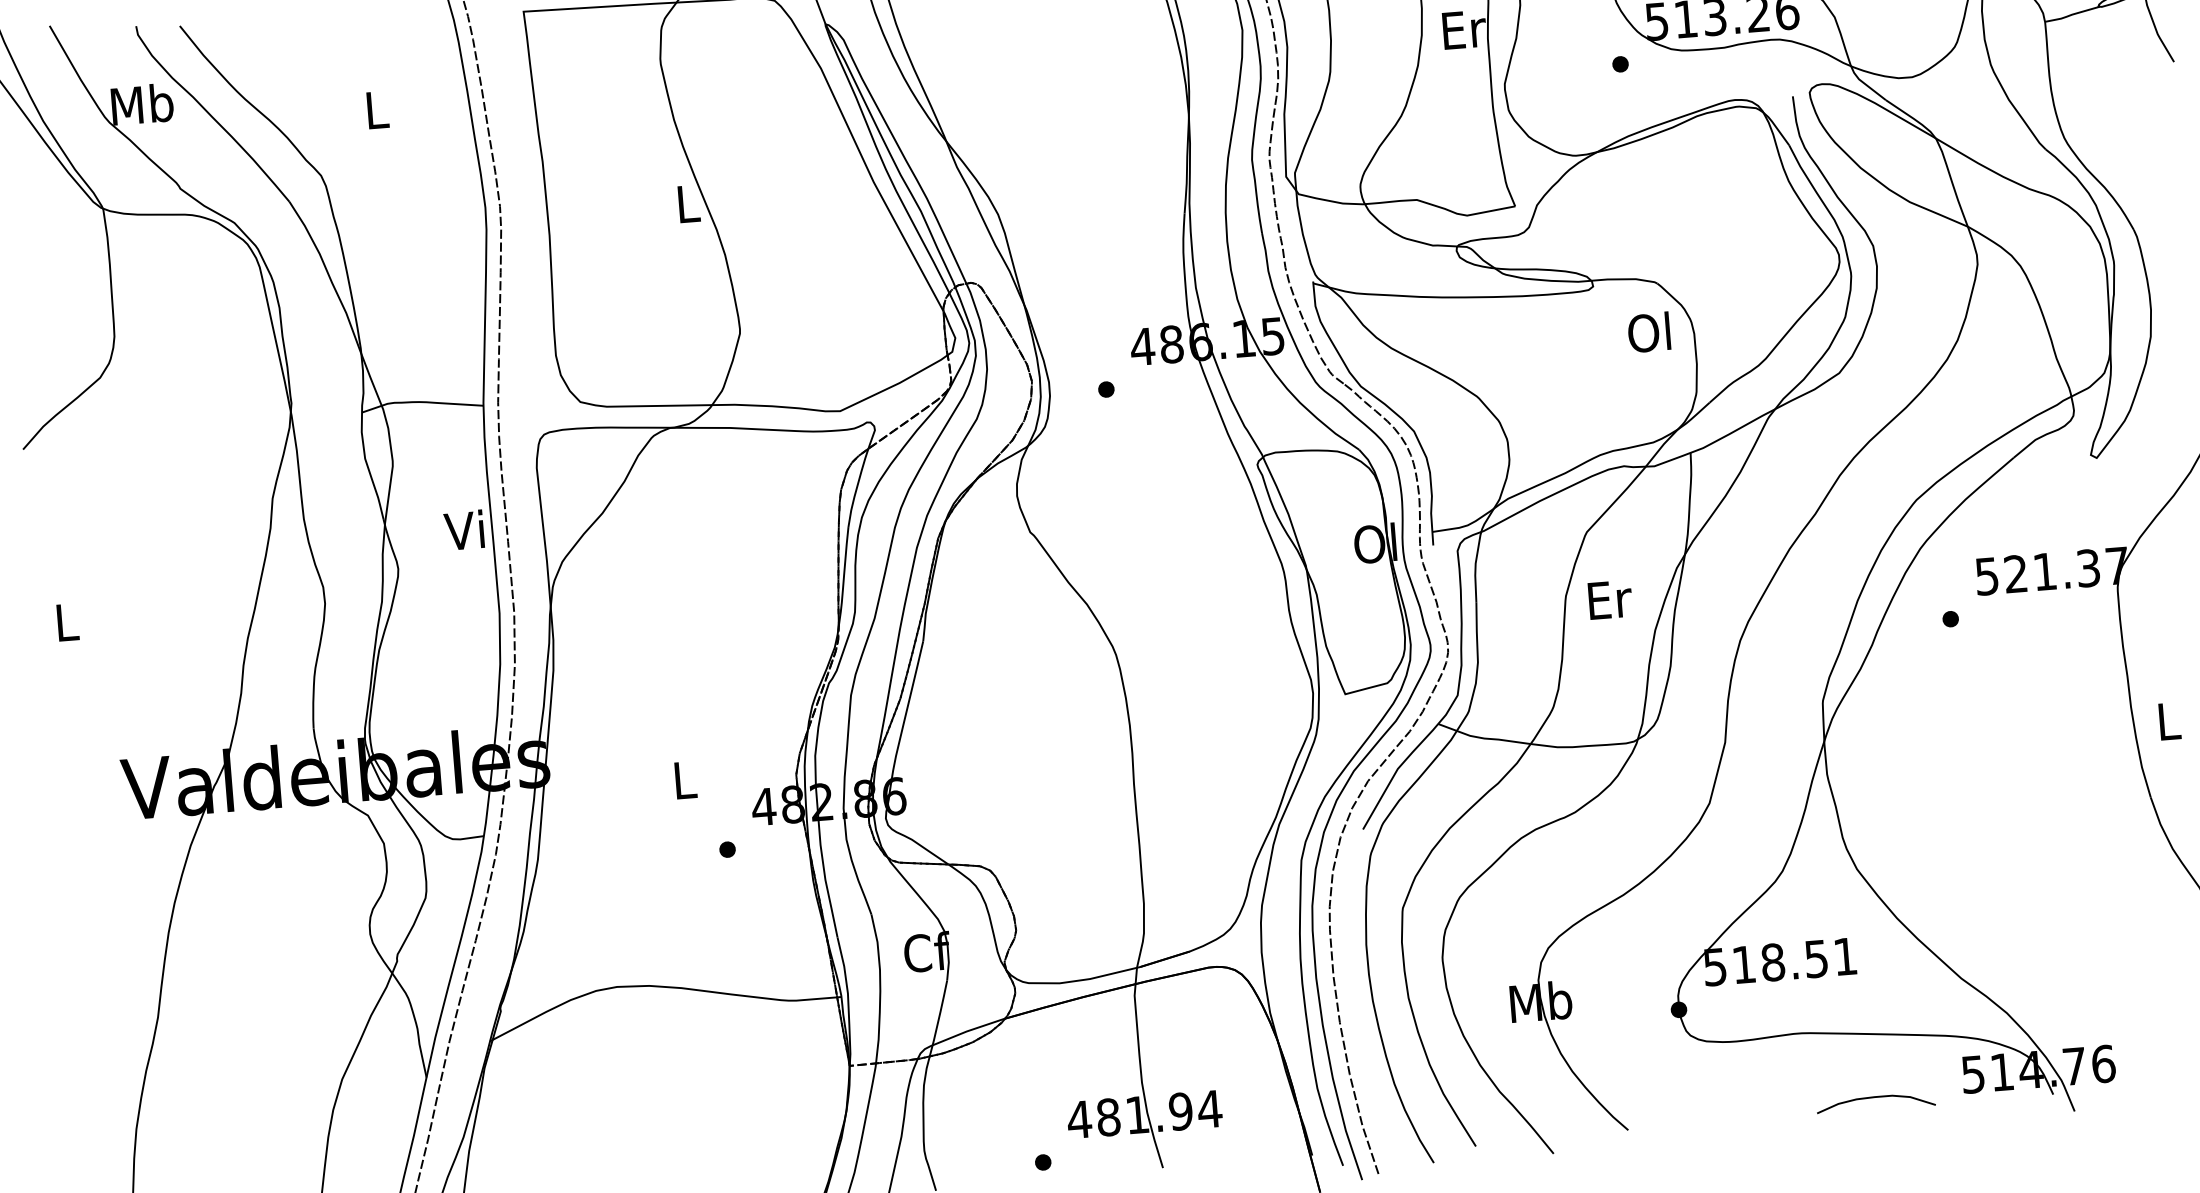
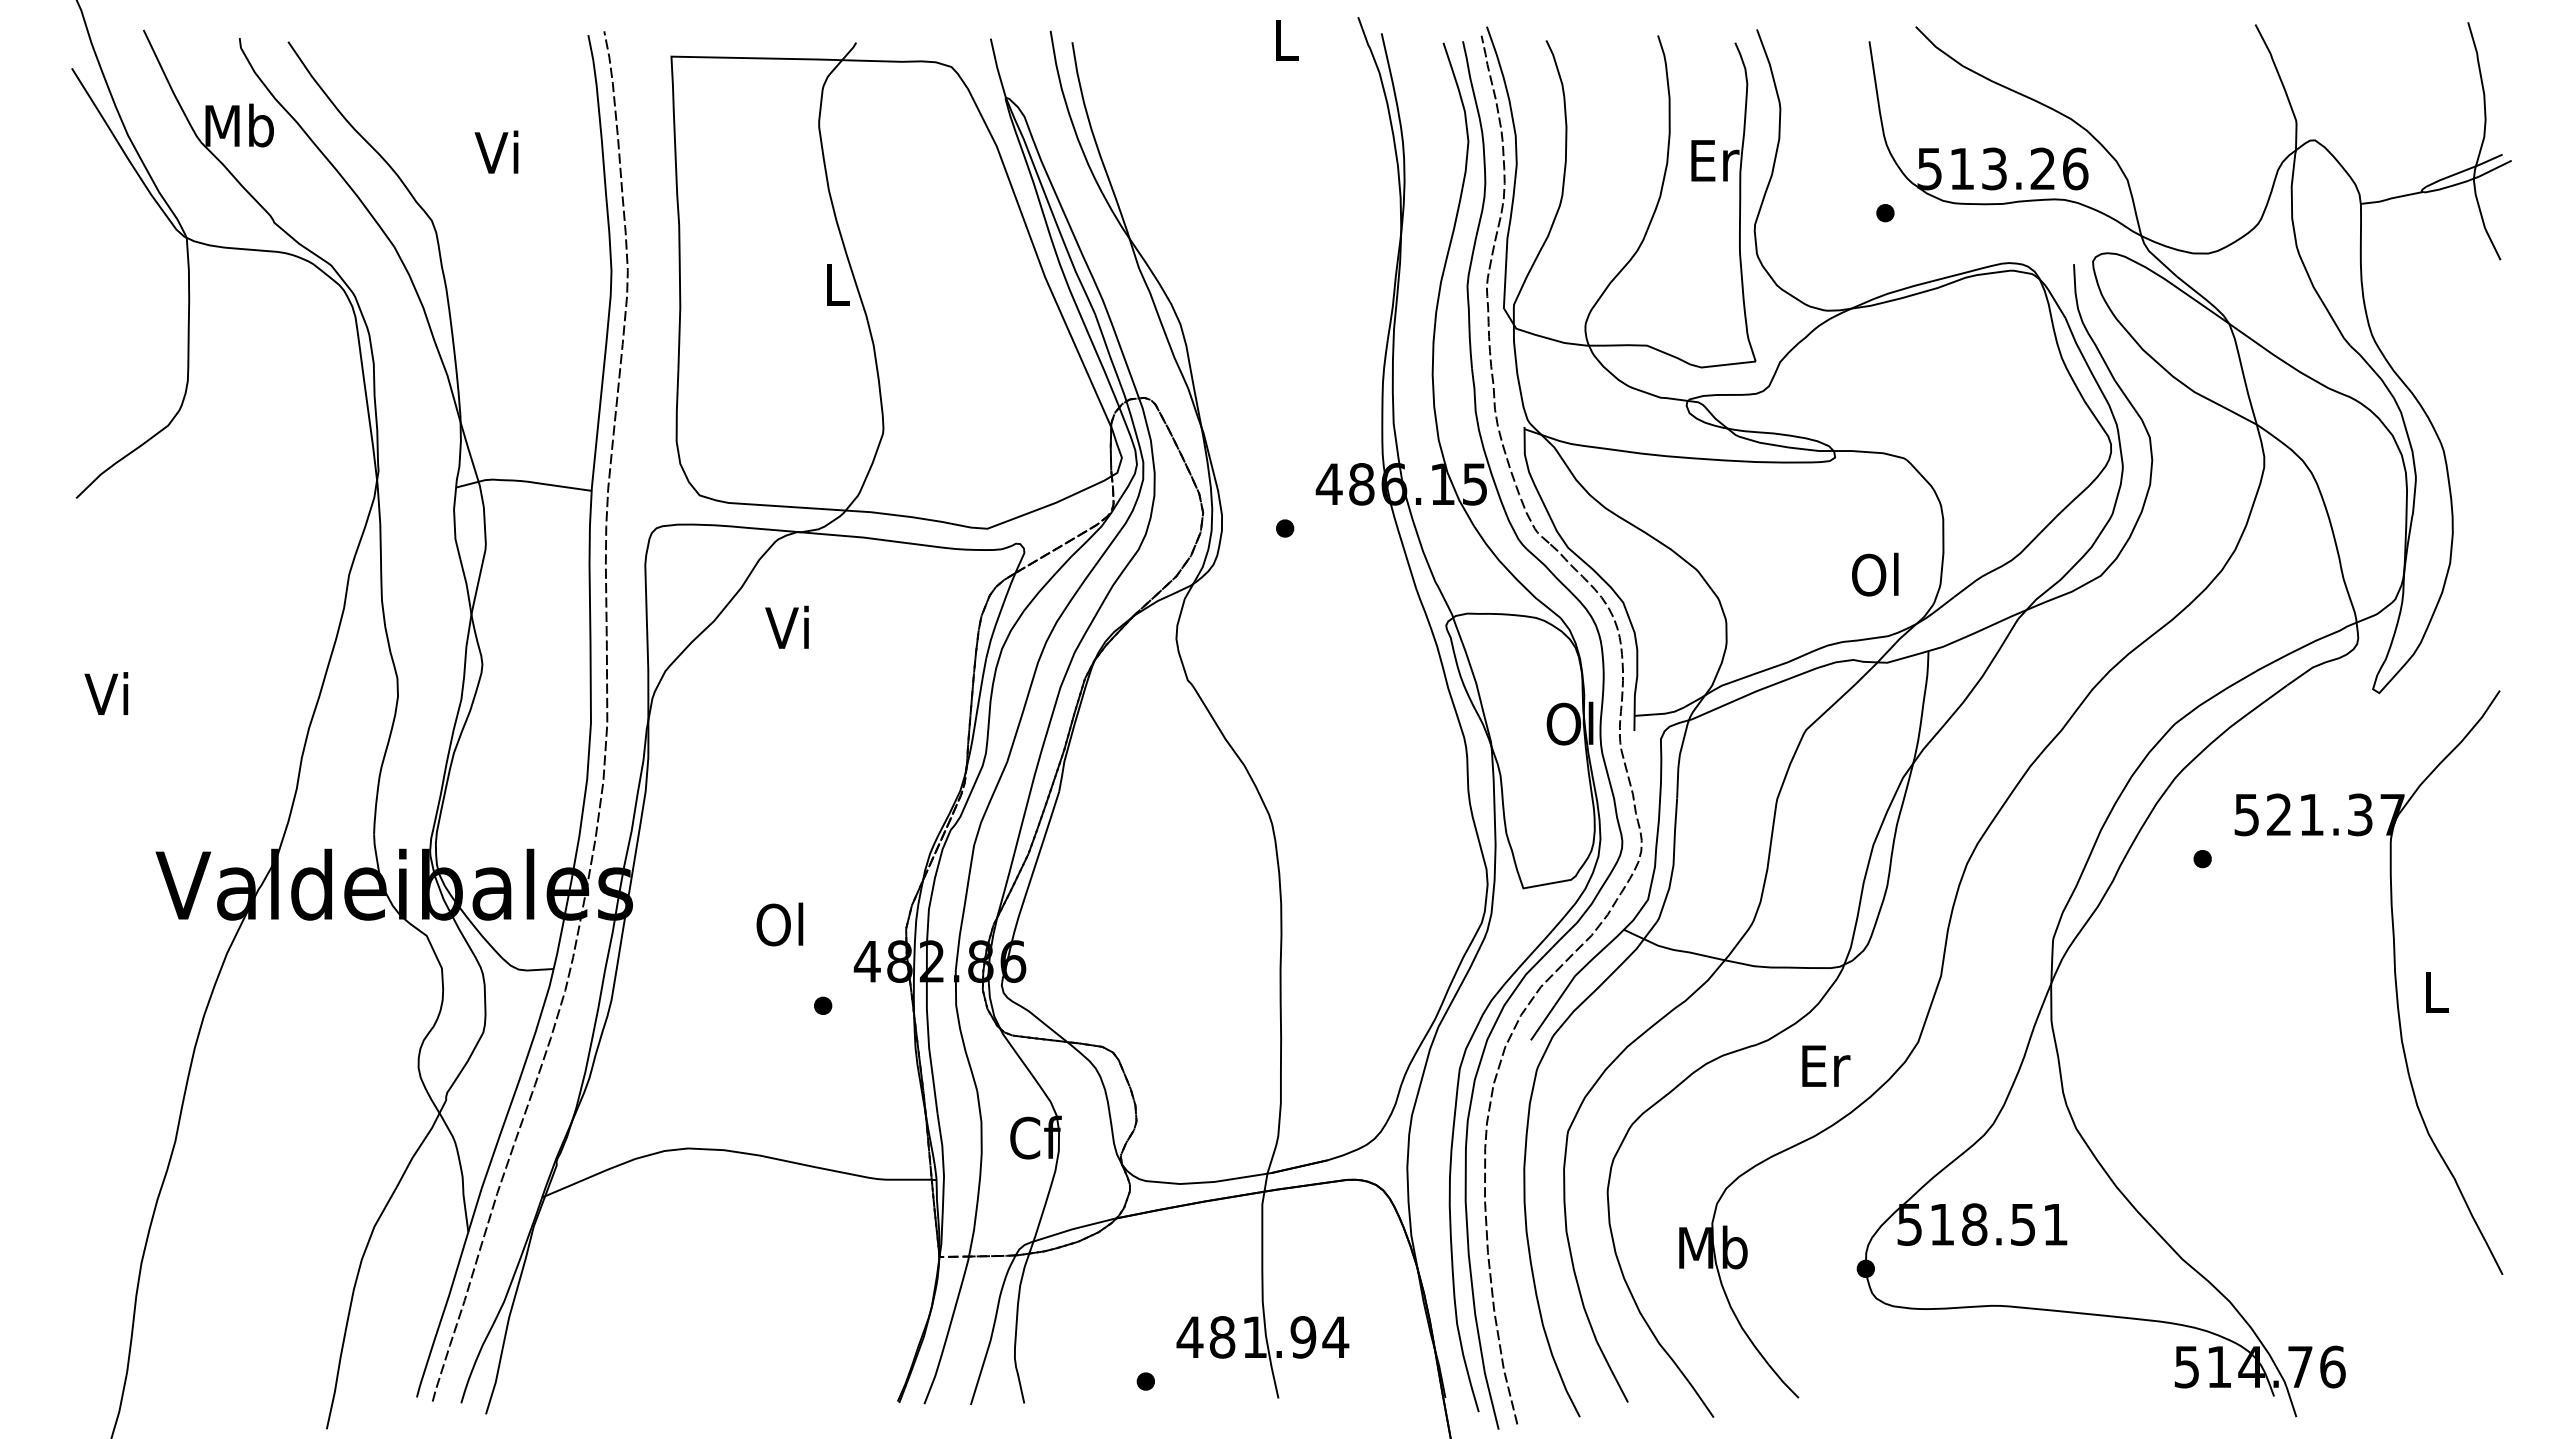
text: (373, 109) -> (496, 151), L -> Vi
text: (1649, 332) -> (1875, 574), moved
text: (463, 529) -> (786, 626), moved
text: (1610, 599) -> (1826, 1065), moved
text: (64, 621) -> (106, 693), L -> Vi
text: (682, 780) -> (779, 924), L -> Ol
curve: (1875, 1098) -> (2076, 1384), removed

